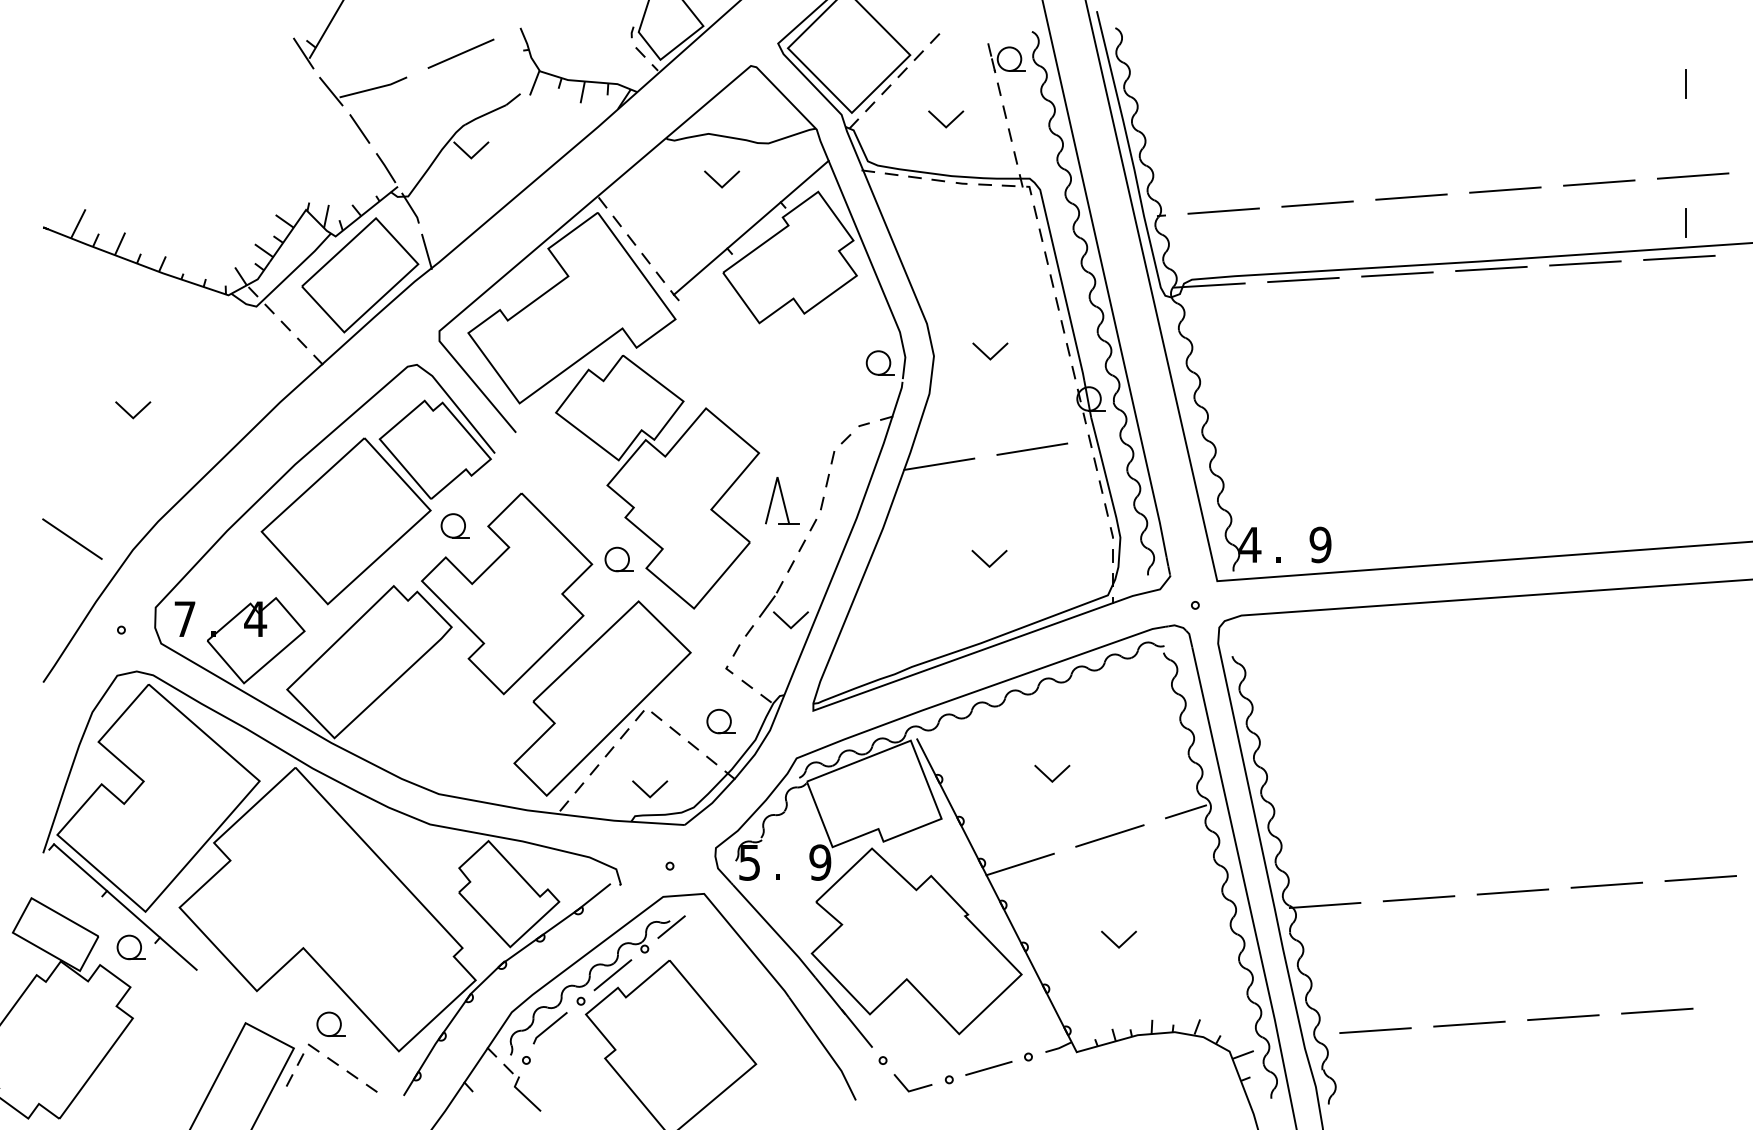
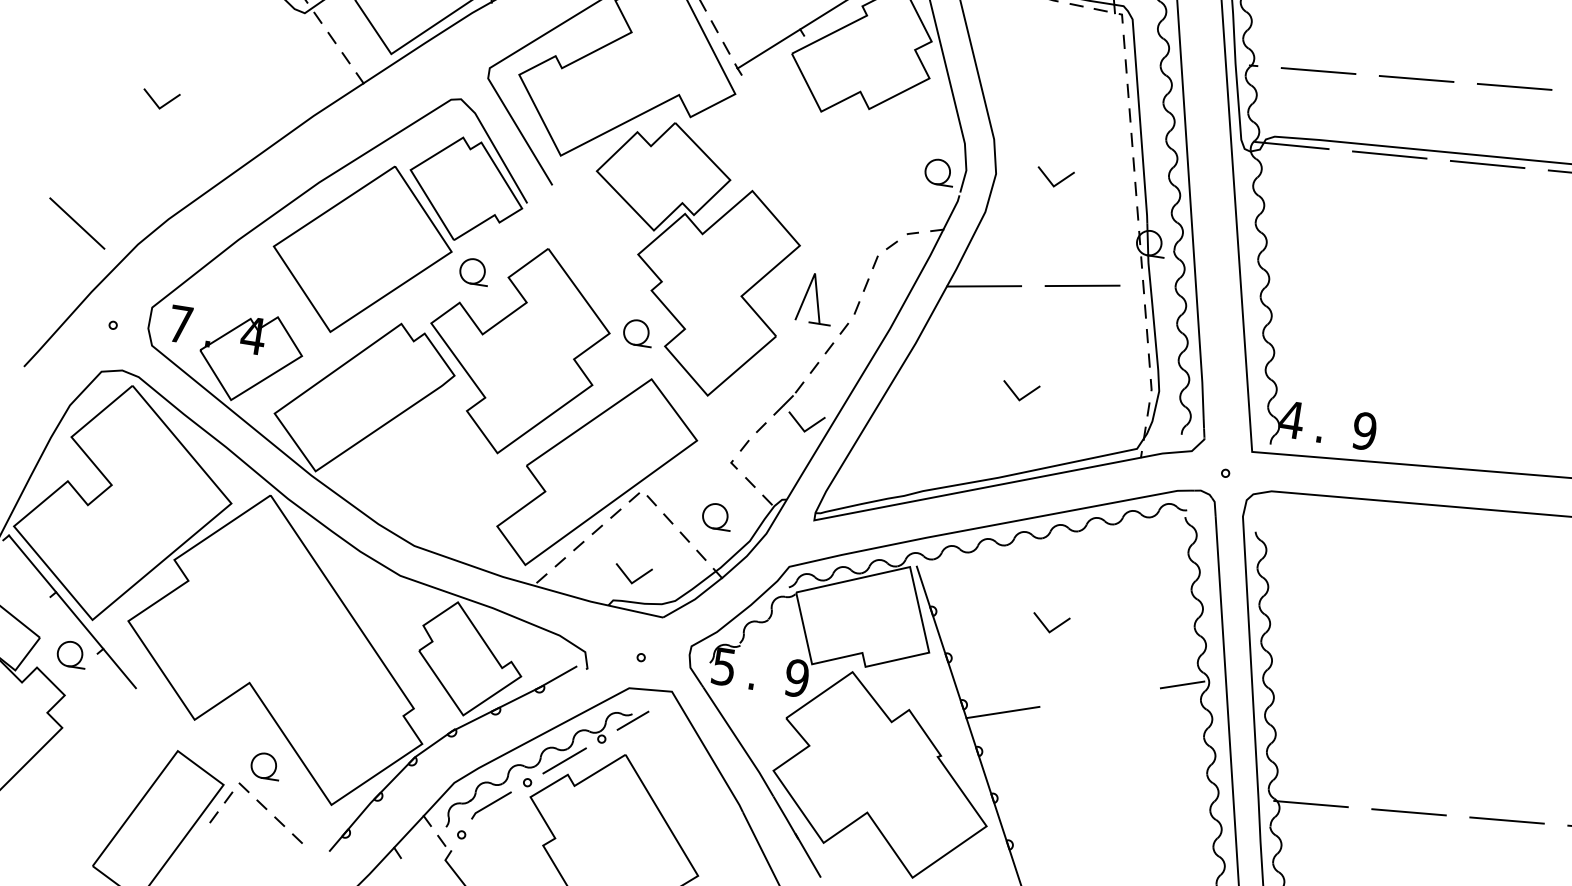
line: (1109, 835) -> (1099, 697), removed
line: (1114, 942) -> (1087, 808), removed

